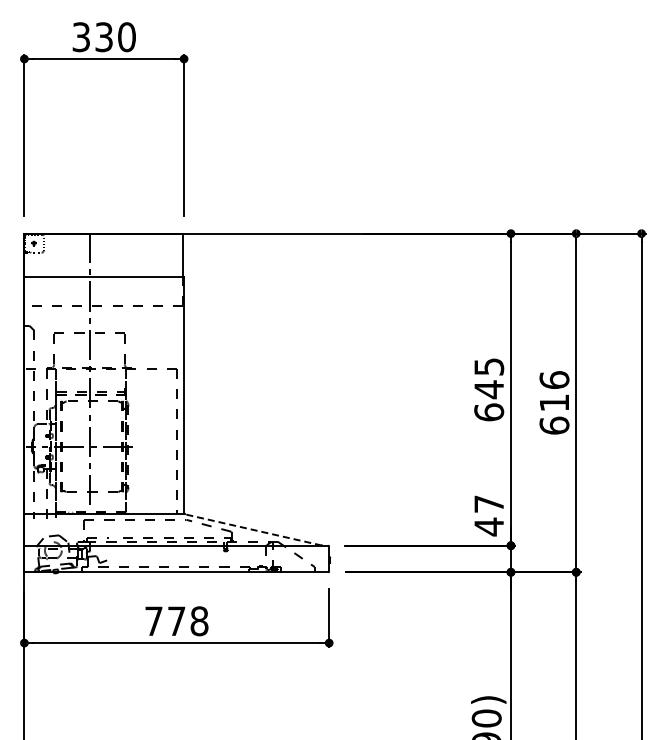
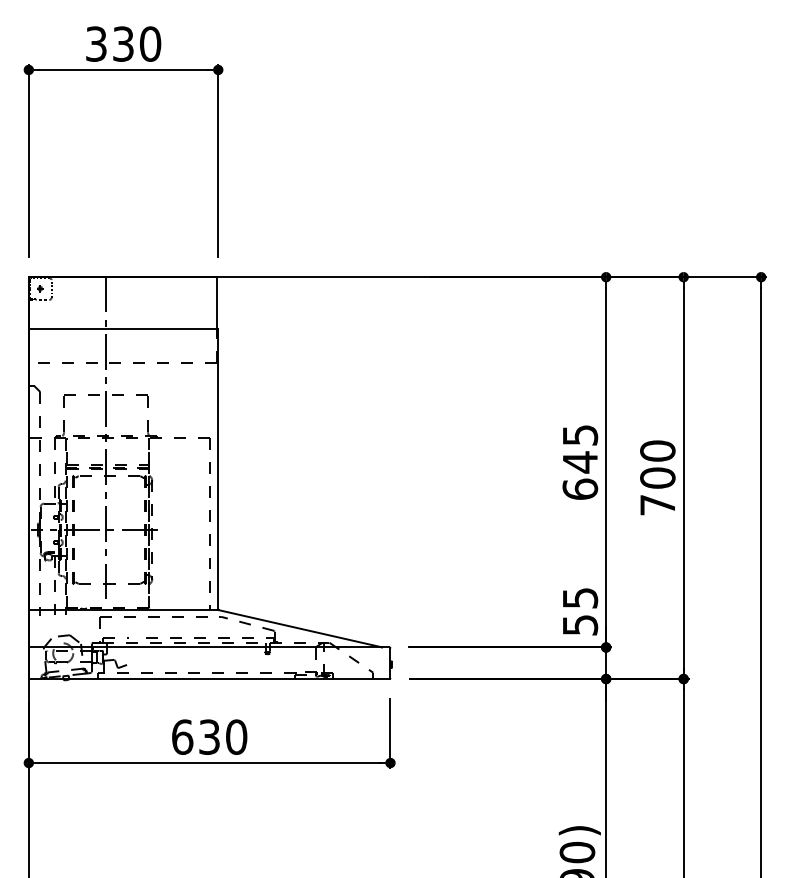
text: (554, 402) -> (657, 477), 616 -> 700
text: (489, 515) -> (580, 611), 47 -> 55
line: (252, 529) -> (299, 628), dashed -> solid
text: (176, 621) -> (209, 737), 778 -> 630

